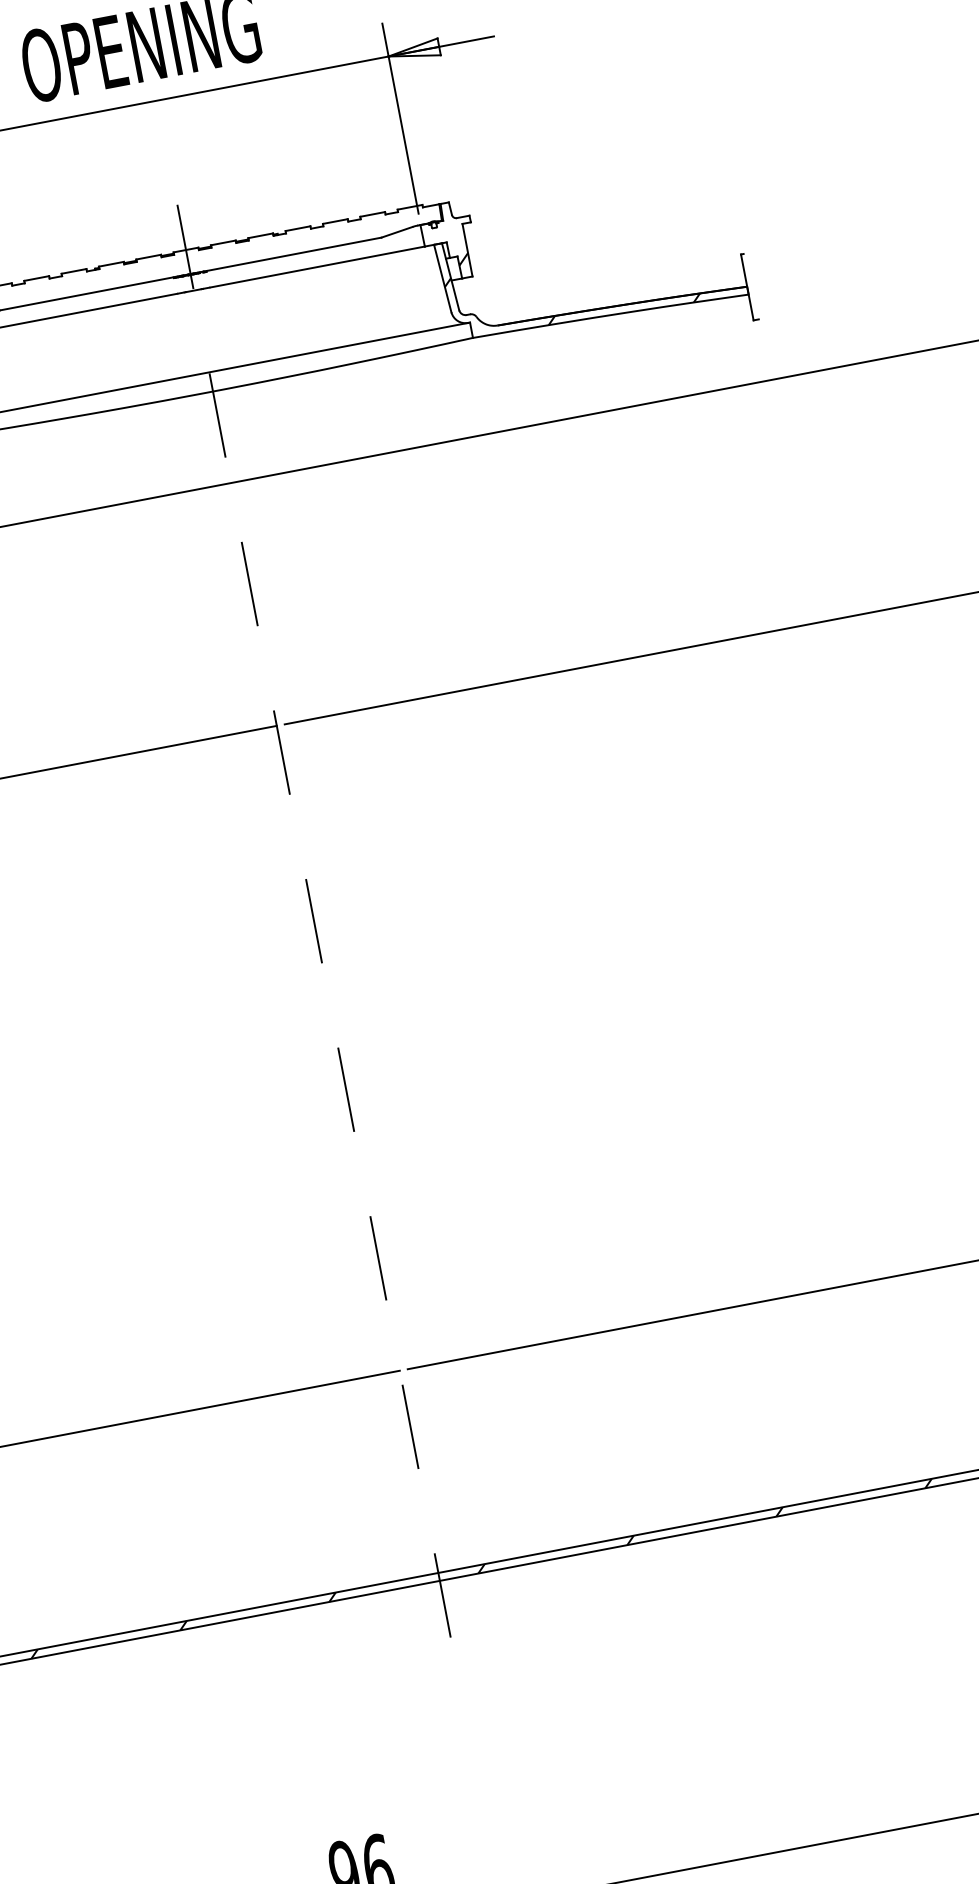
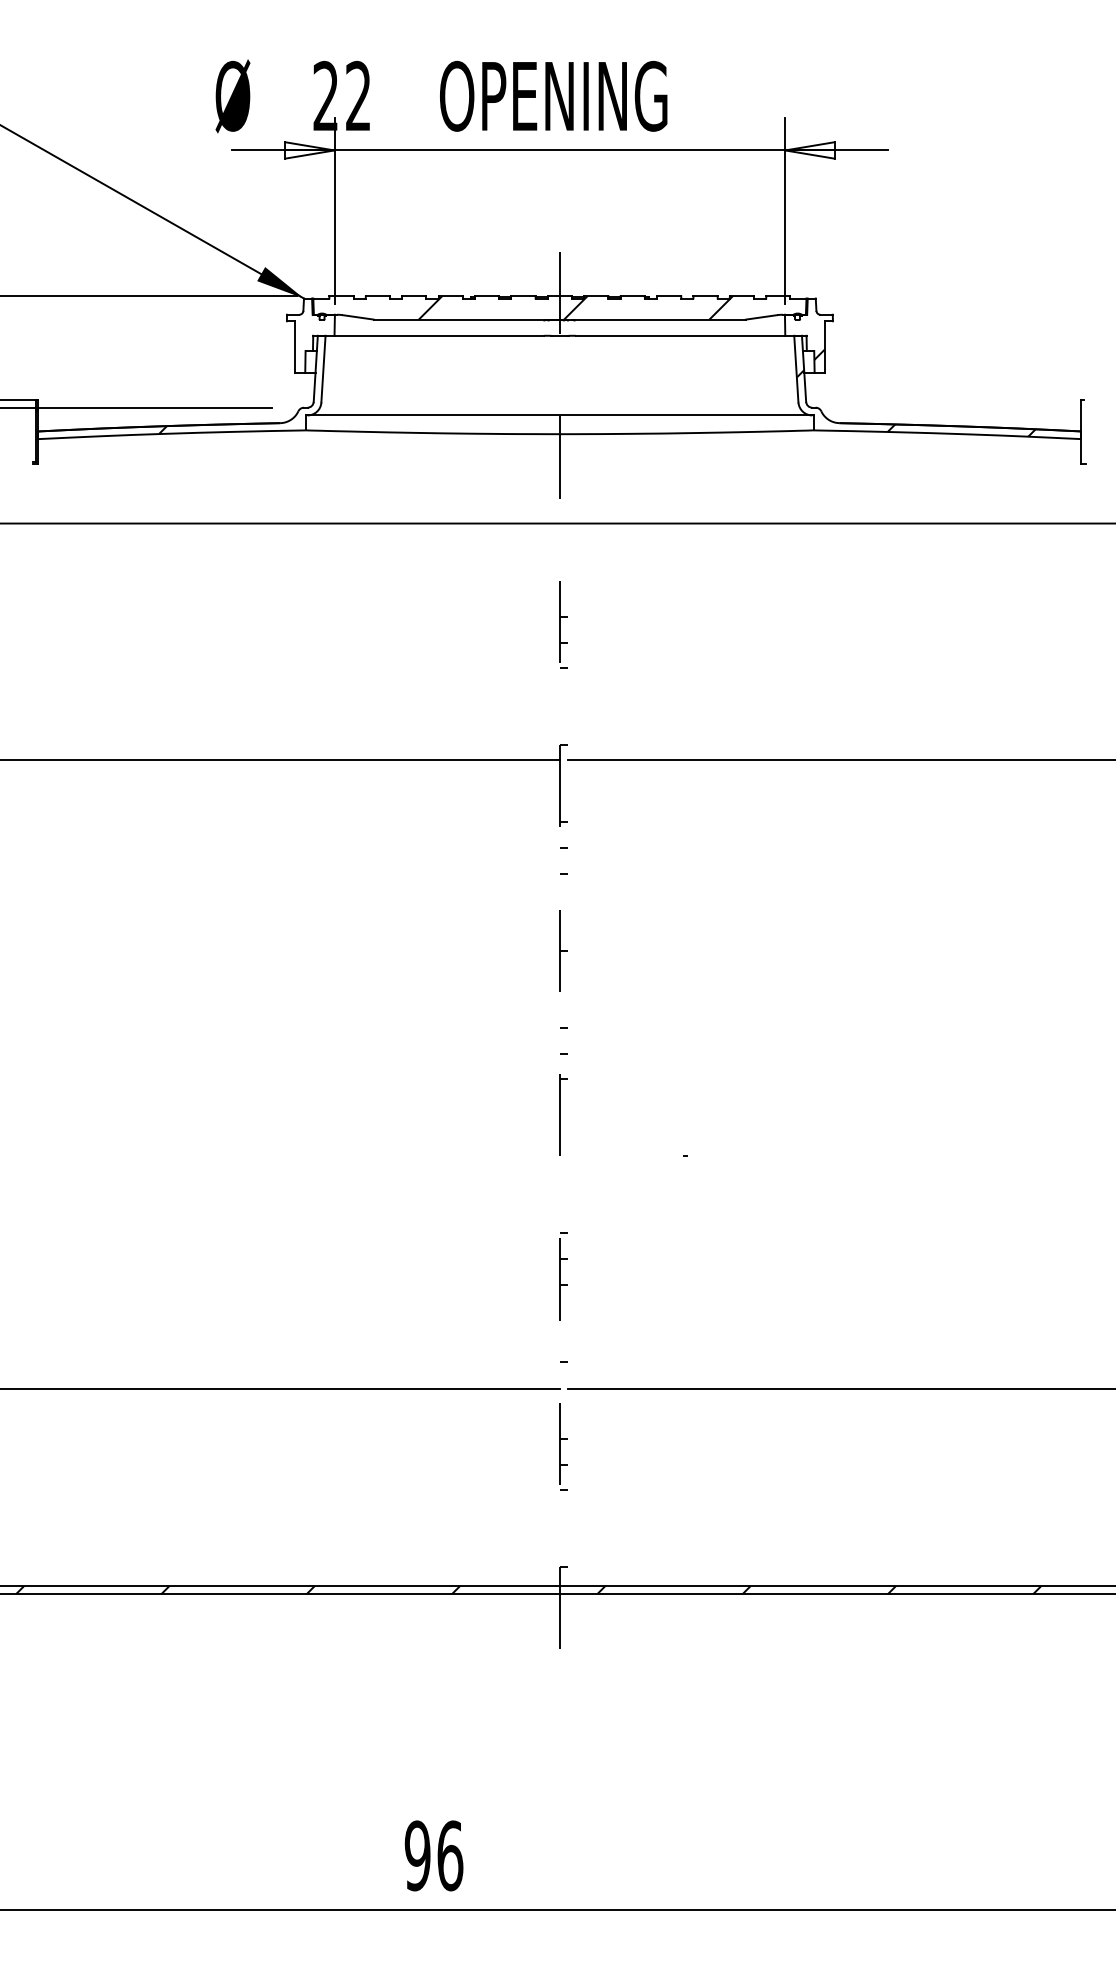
hatch: (204, 258) -> (575, 307), added
hatch: (406, 1053) -> (623, 1091), added

